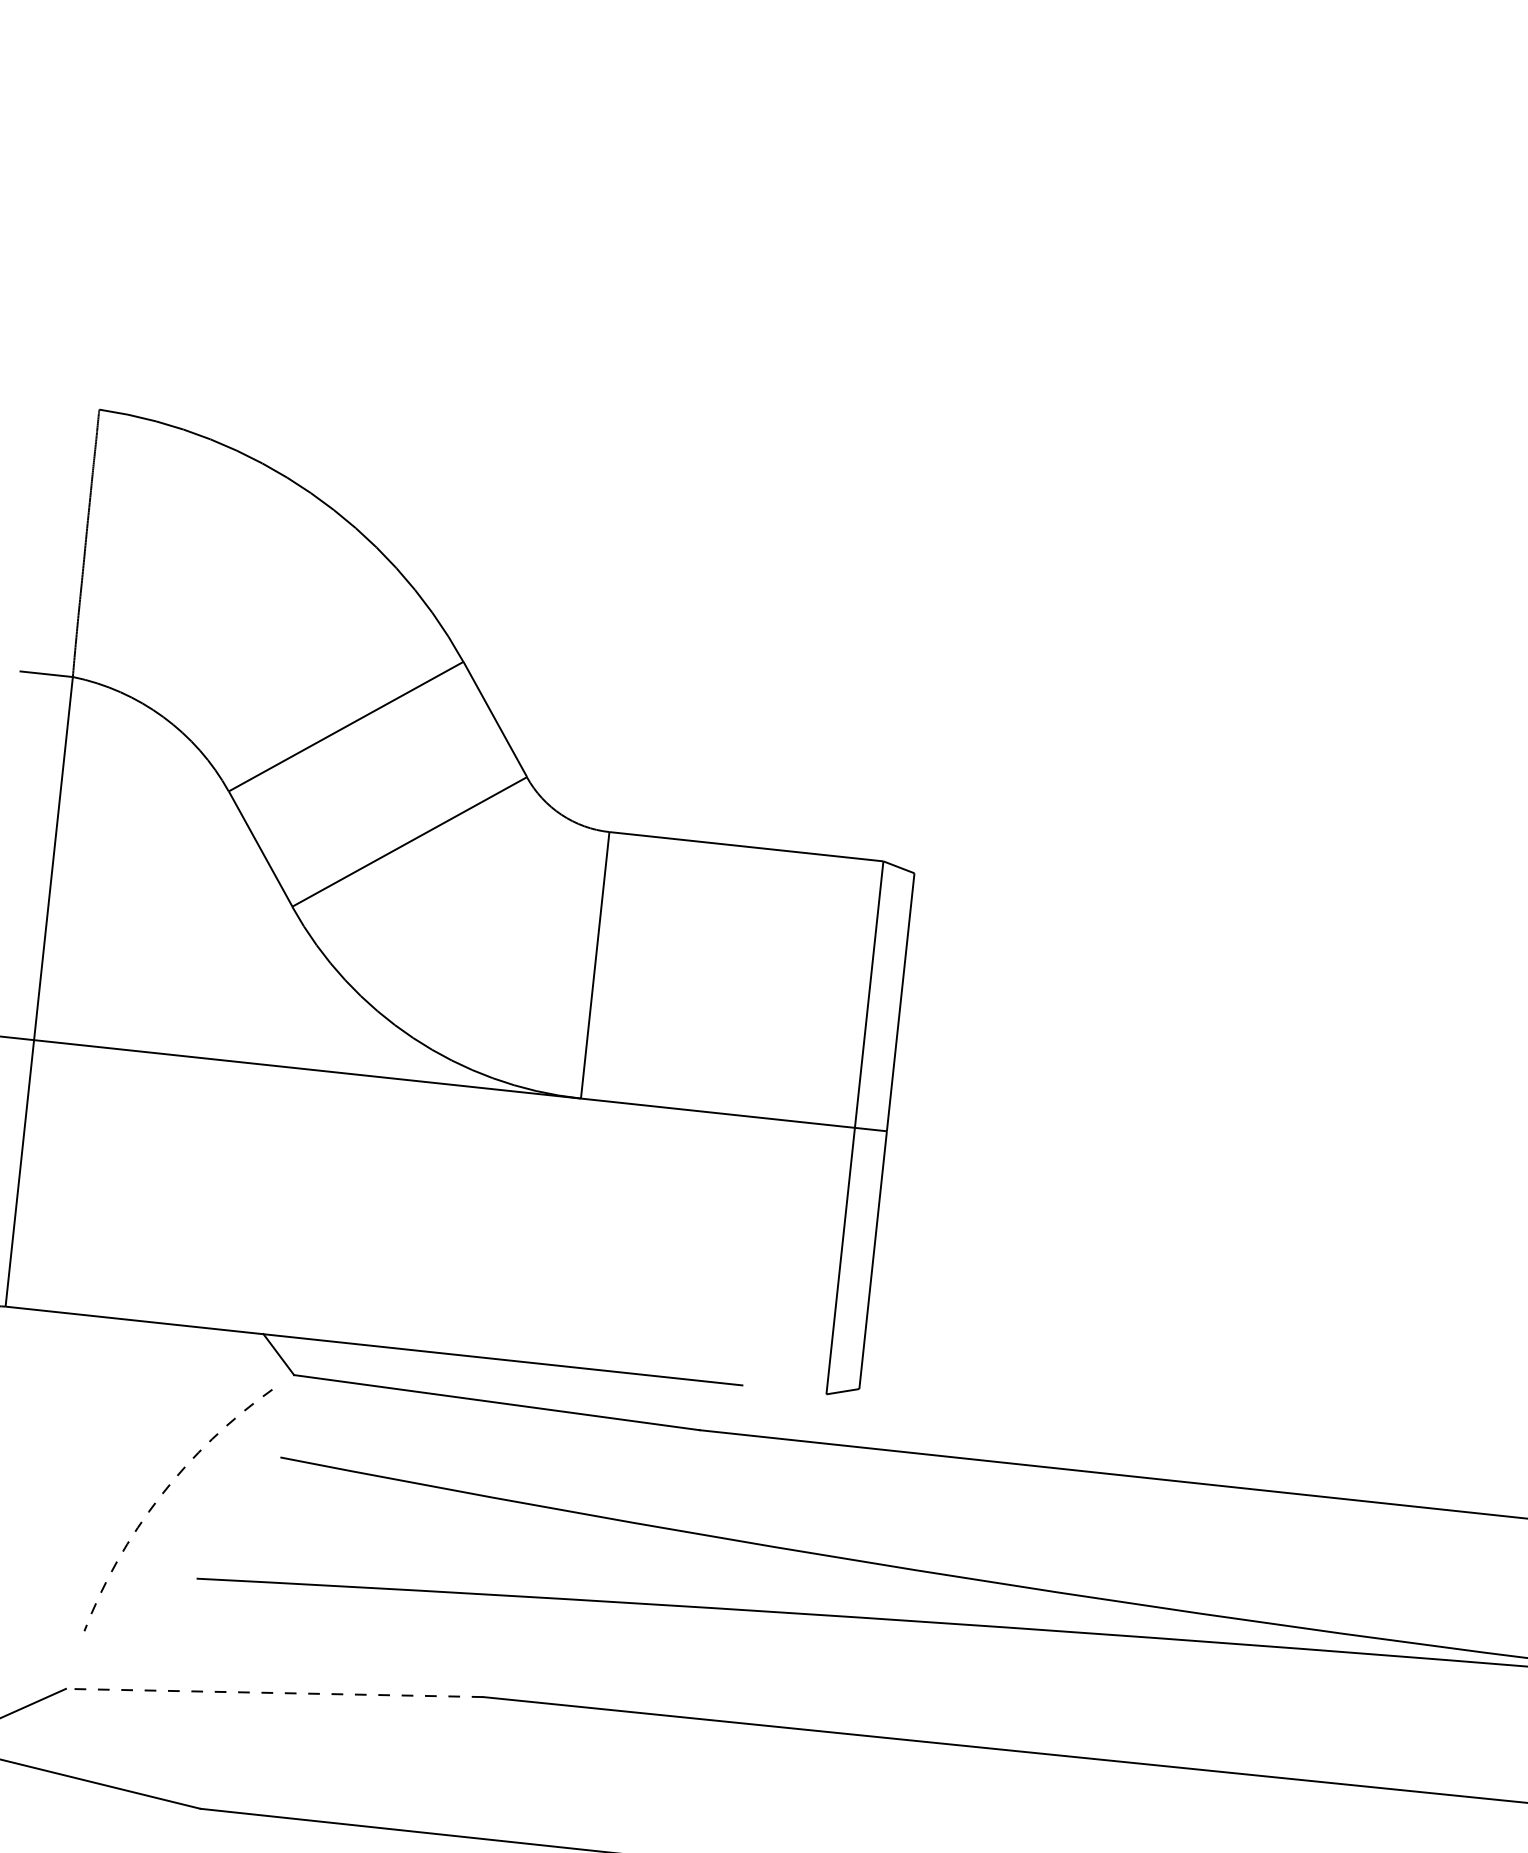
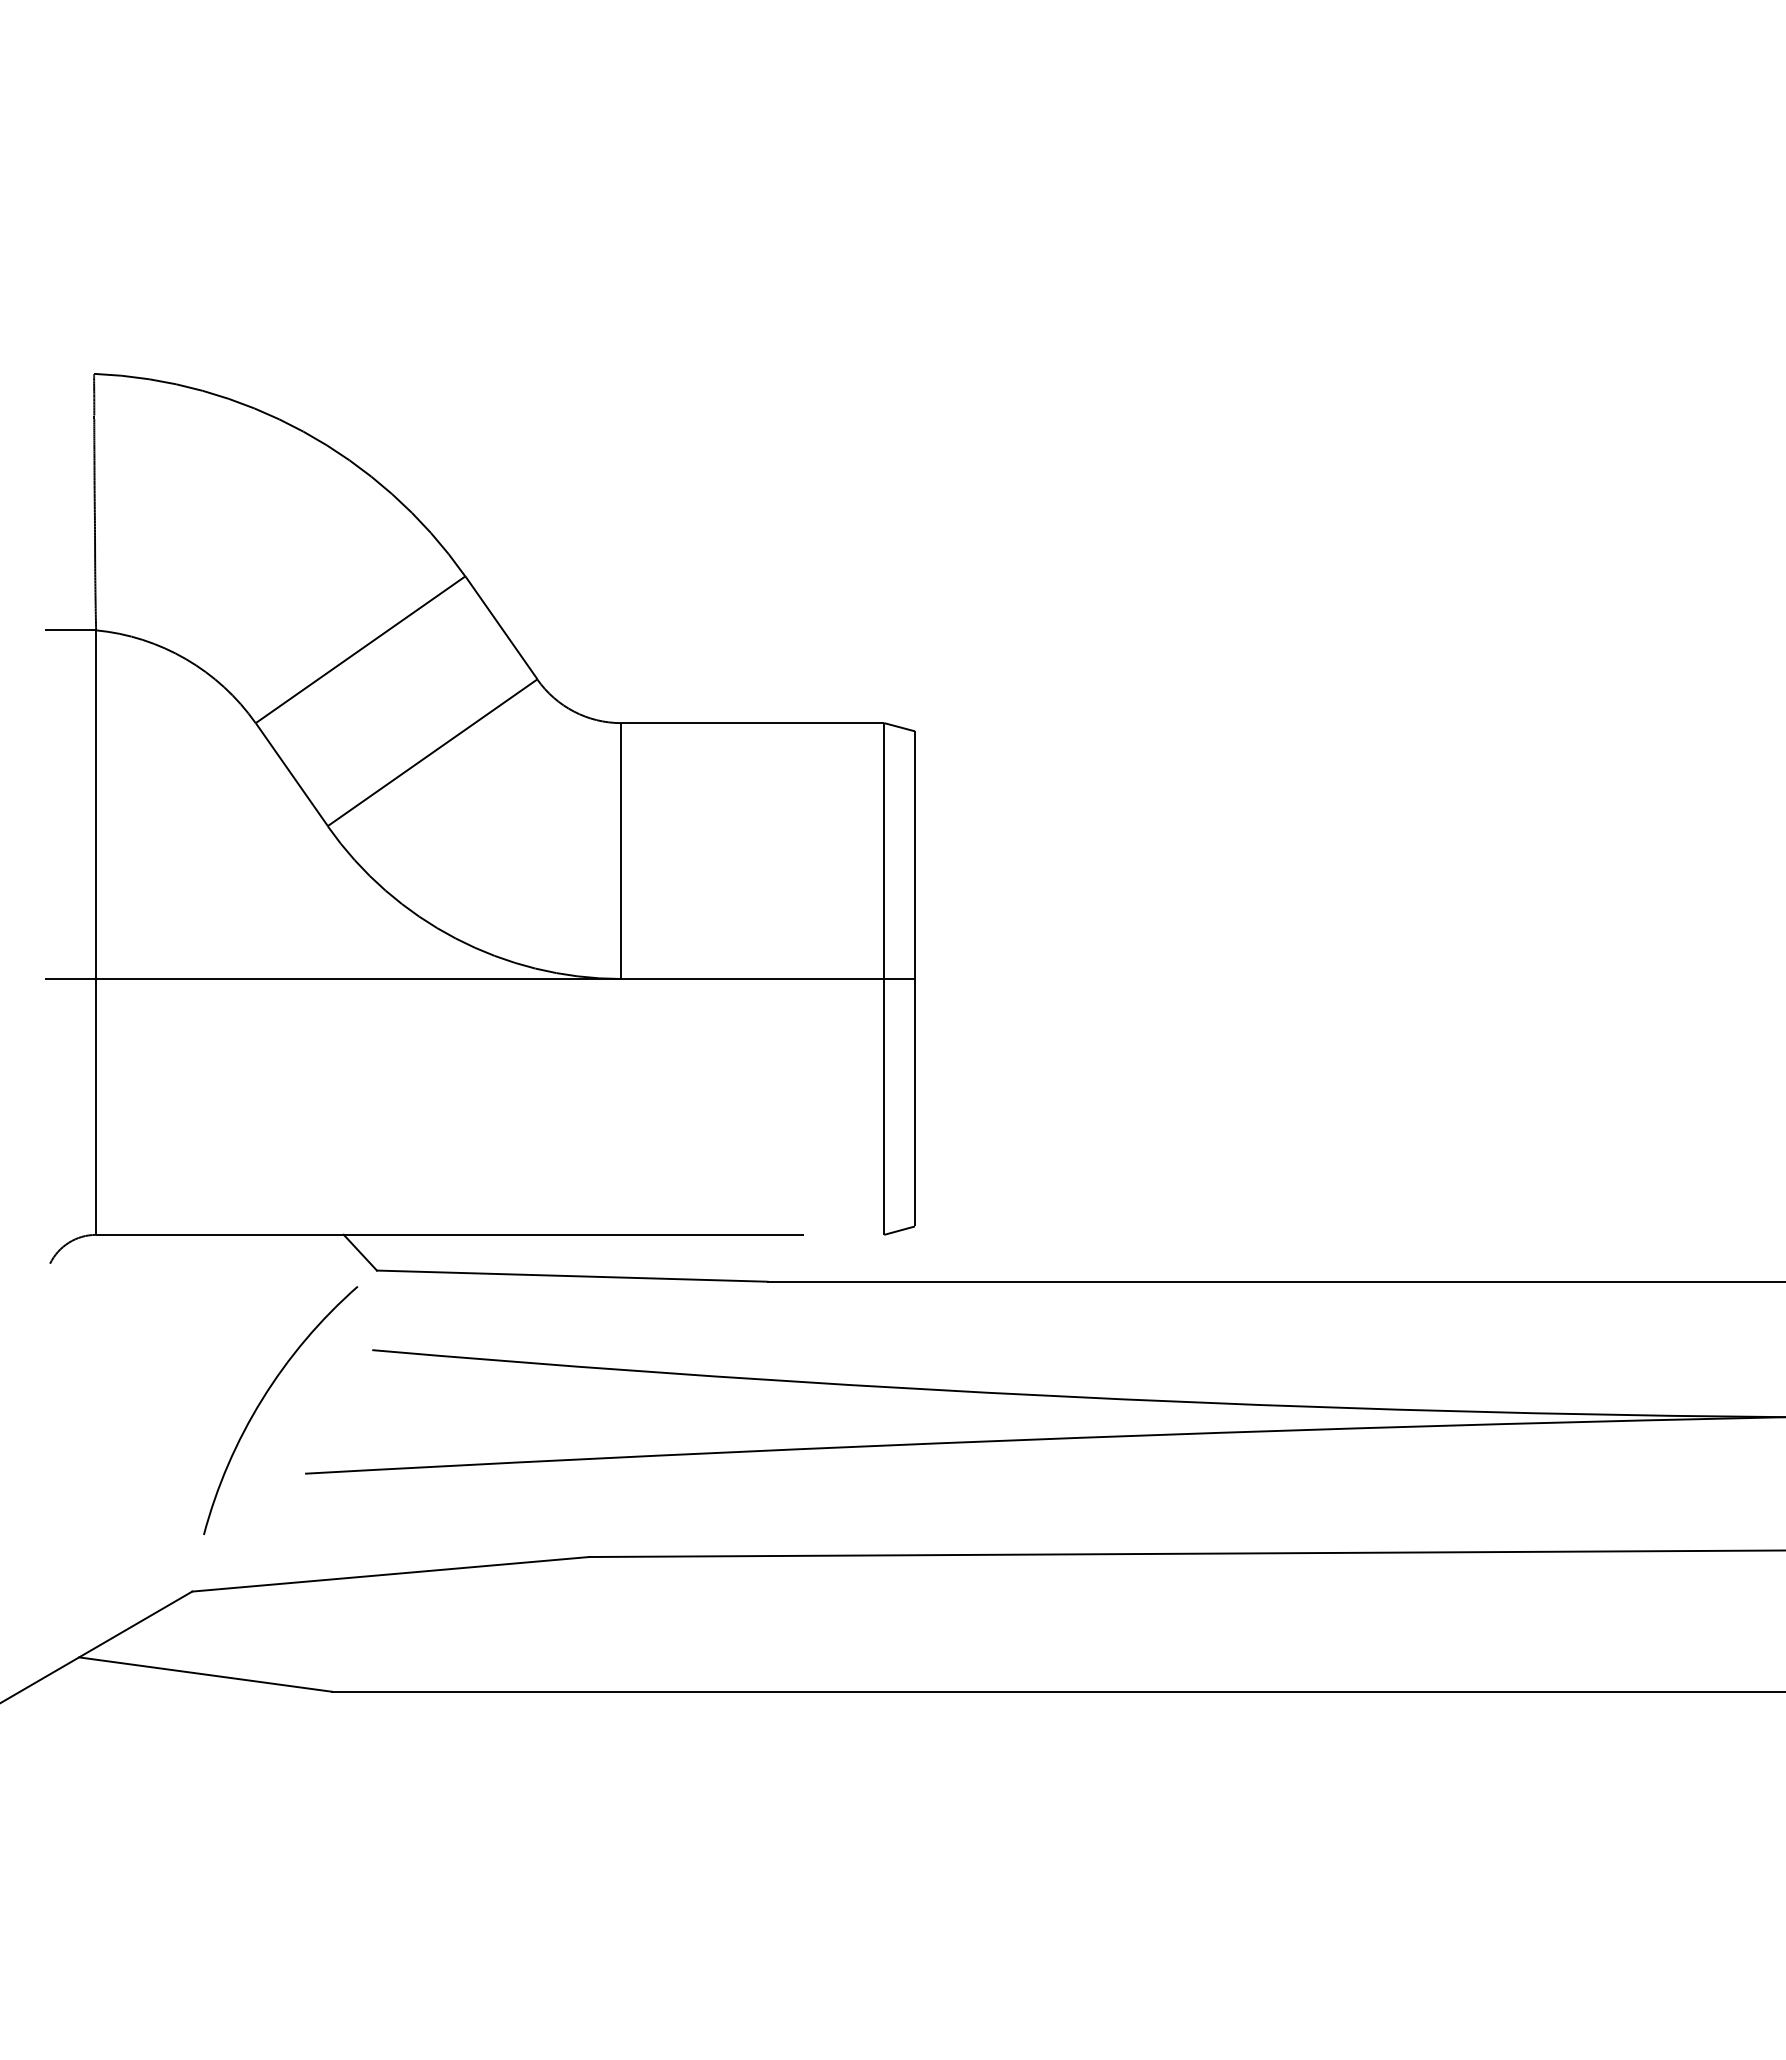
arc: (160, 1496) -> (262, 1399), dashed -> solid
line: (274, 1693) -> (390, 1574), dashed -> solid

